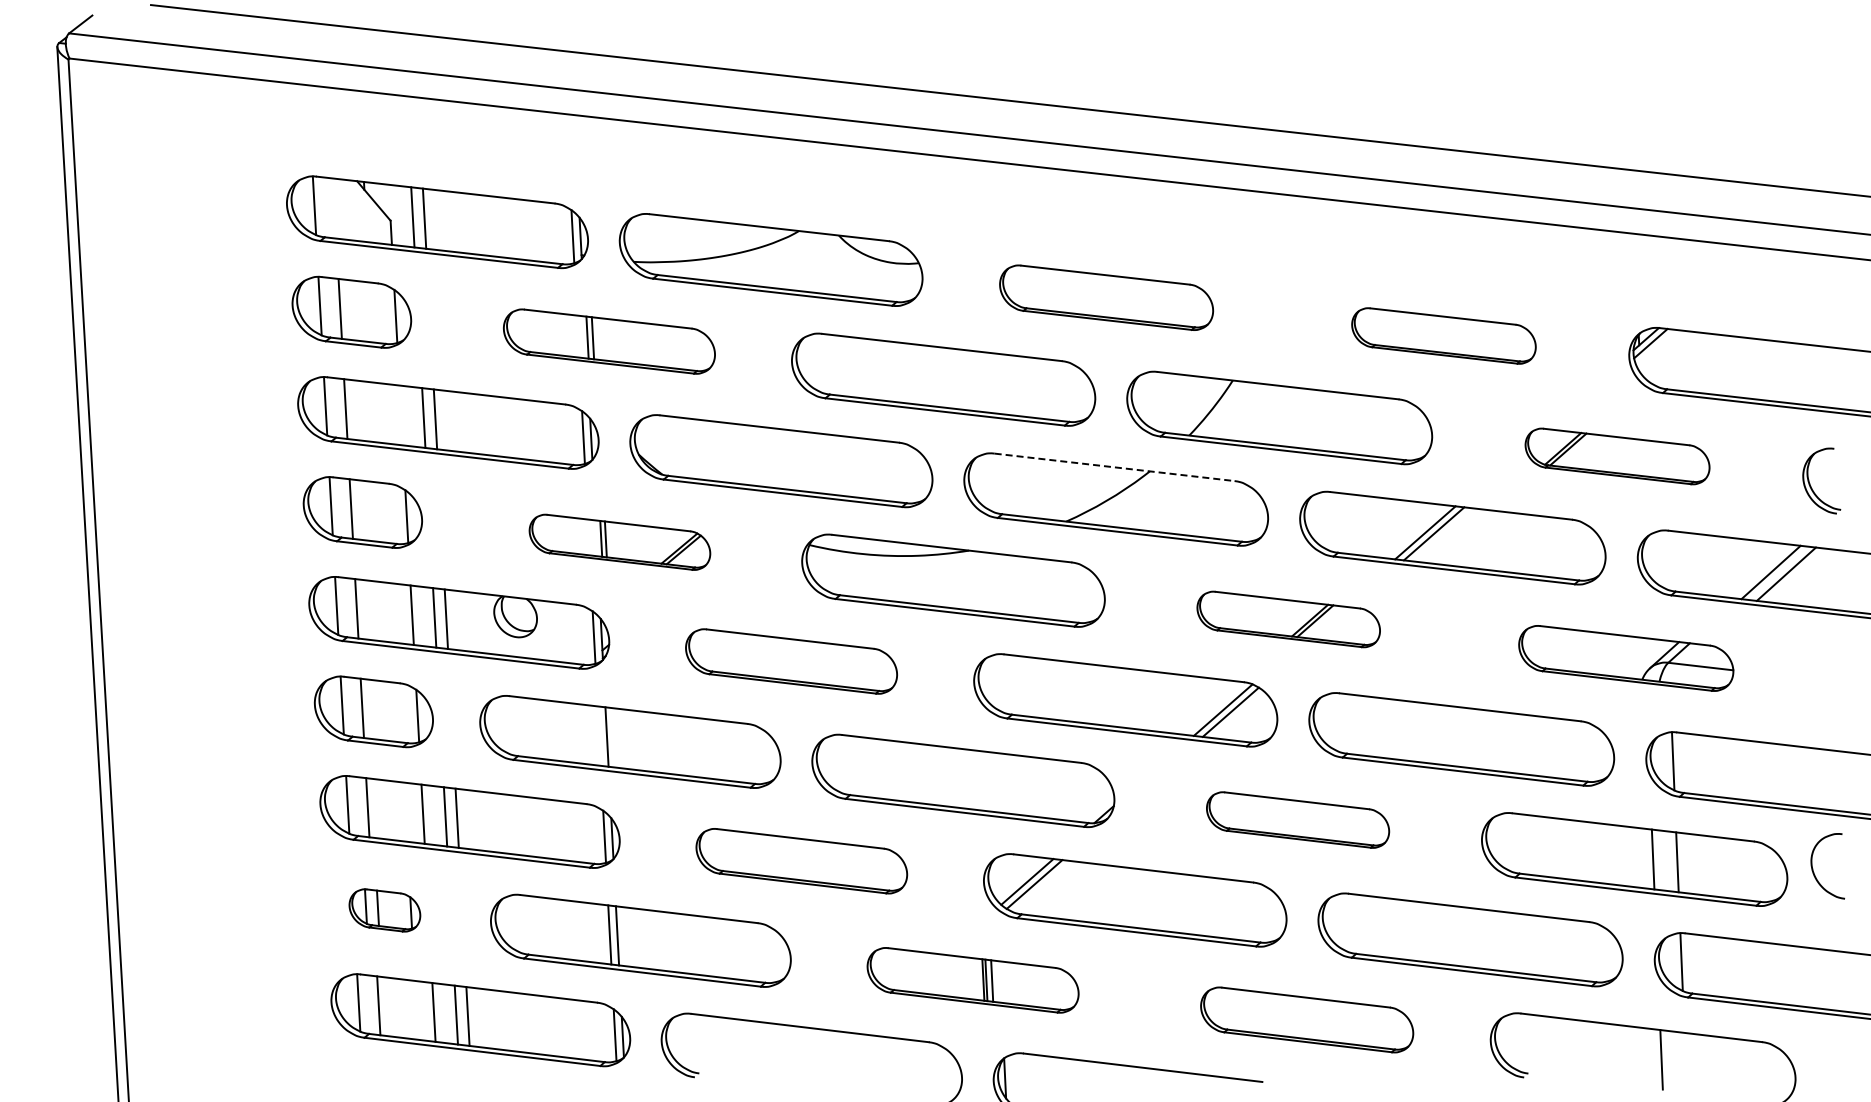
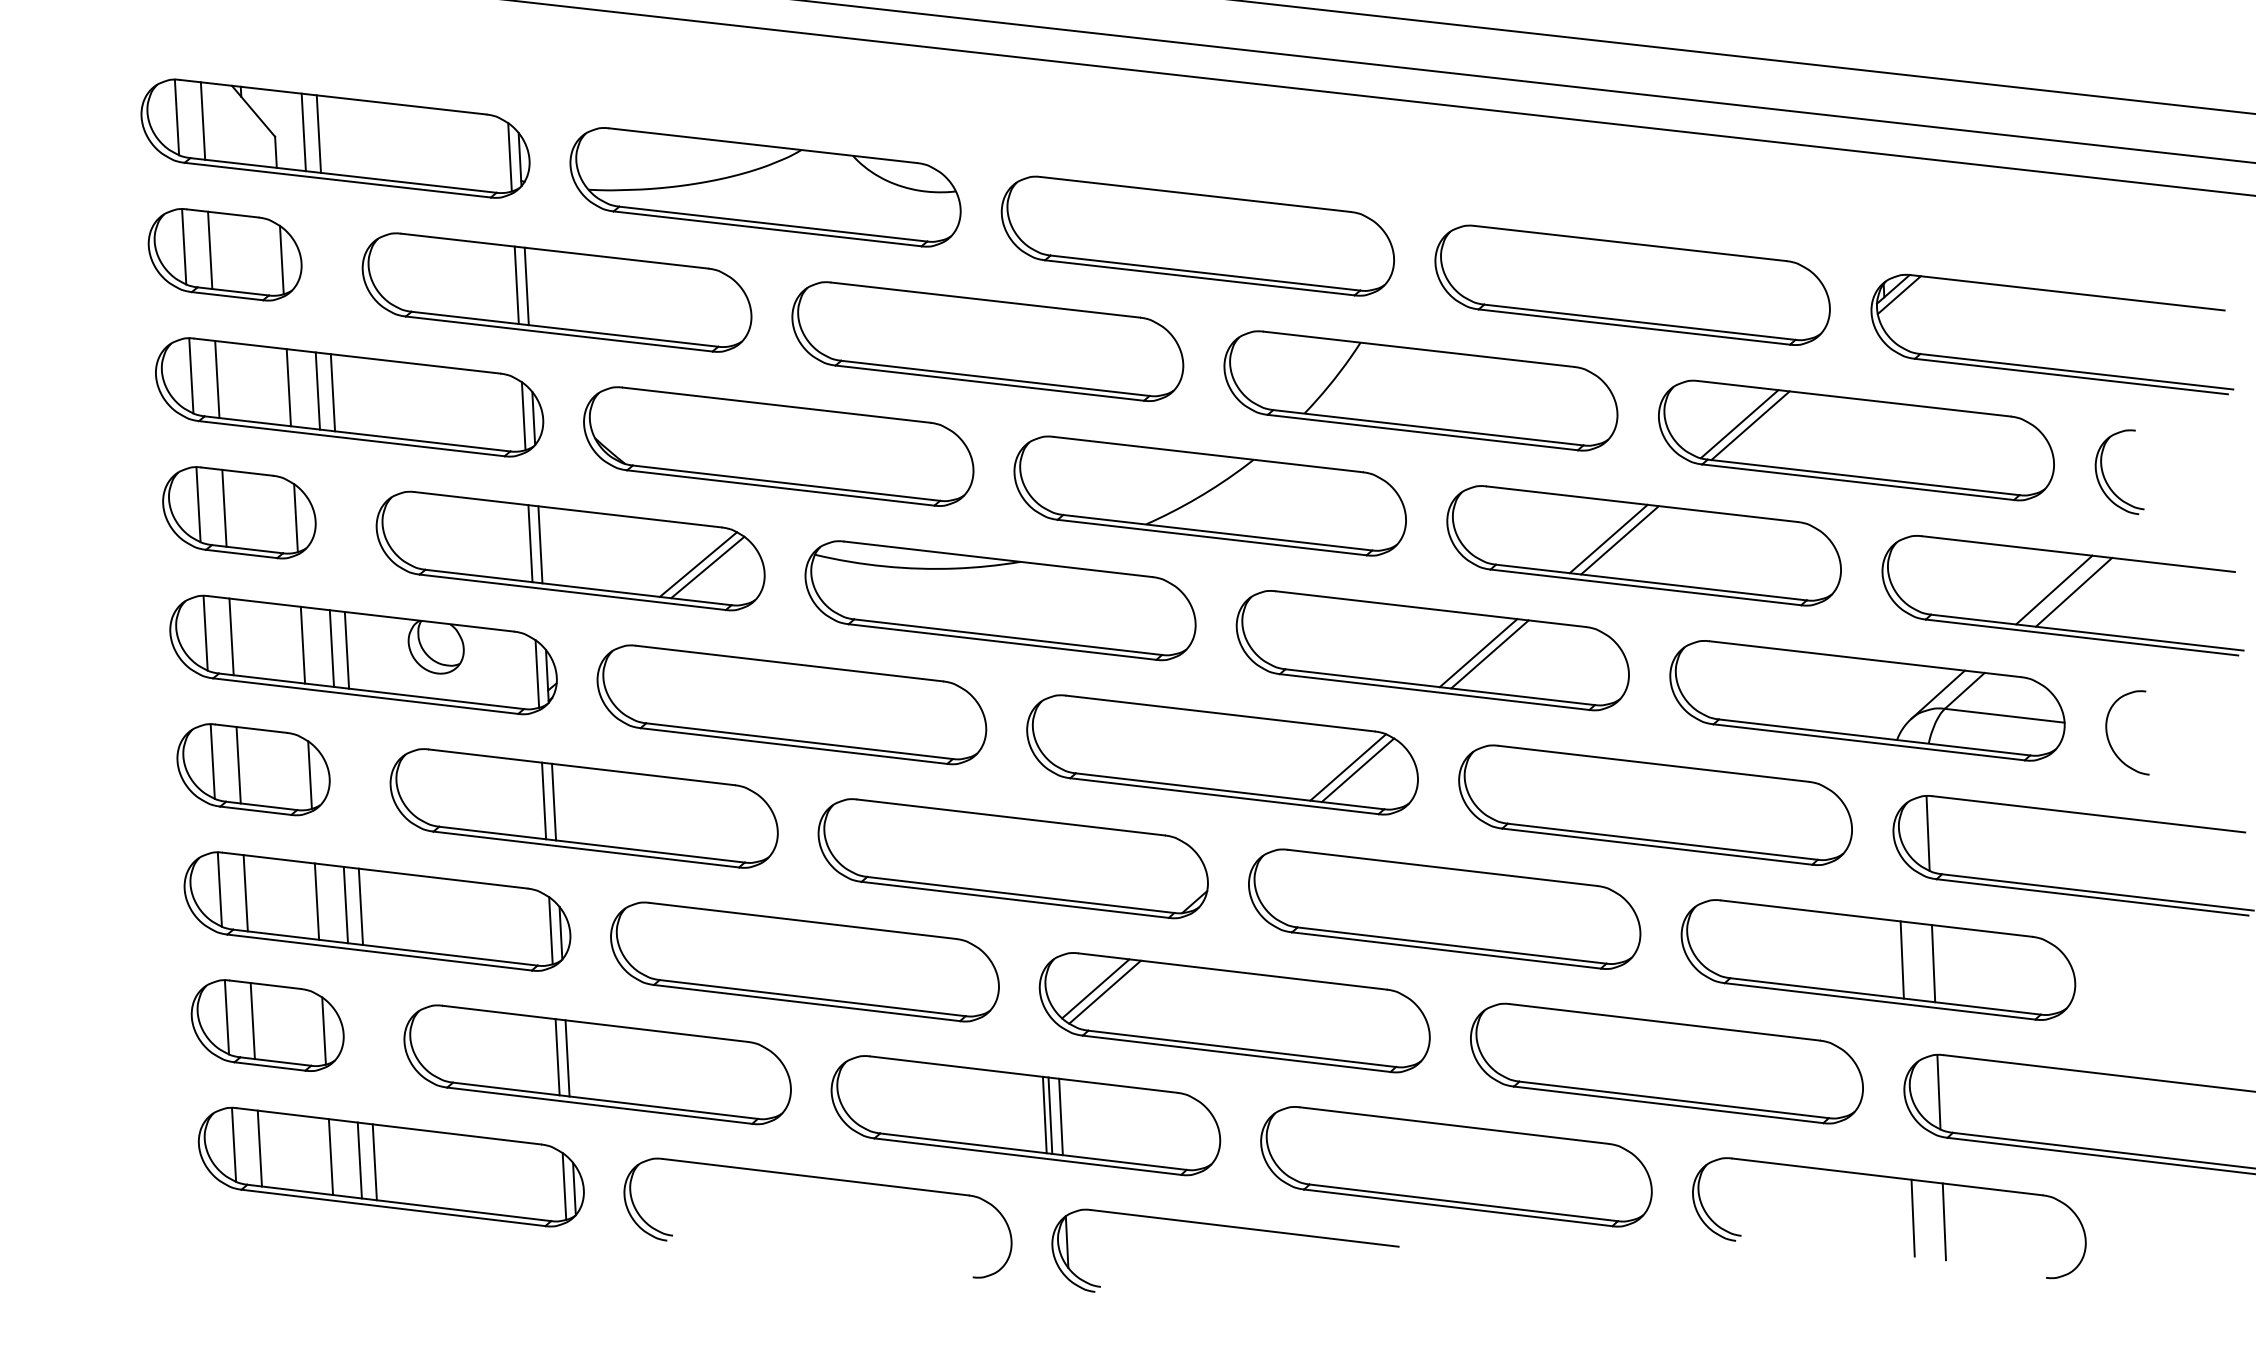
line: (334, 208) -> (202, 120), added
part: (1106, 297) -> (1197, 235), size x1.43
part: (1443, 335) -> (1632, 284), size x1.67
part: (609, 341) -> (557, 292), size x1.43
line: (400, 415) -> (287, 387), added
part: (1617, 456) -> (1856, 440), size x1.67
line: (1114, 467) -> (1208, 454), dashed -> solid
part: (619, 542) -> (570, 551), size x1.67
part: (1288, 619) -> (1432, 650), size x1.67
part: (1626, 658) -> (1867, 700), size x1.43
part: (791, 661) -> (791, 704), size x1.43
line: (598, 735) -> (543, 800), added
part: (1297, 819) -> (1443, 908), size x1.67
part: (801, 861) -> (804, 962), size x1.43
curve: (1813, 868) -> (2108, 735), moved
part: (384, 910) -> (267, 1025), size x1.67
part: (972, 980) -> (1025, 1115), size x1.43
part: (1306, 1019) -> (1455, 1166), size x1.43
line: (1685, 1062) -> (1943, 1221), added

